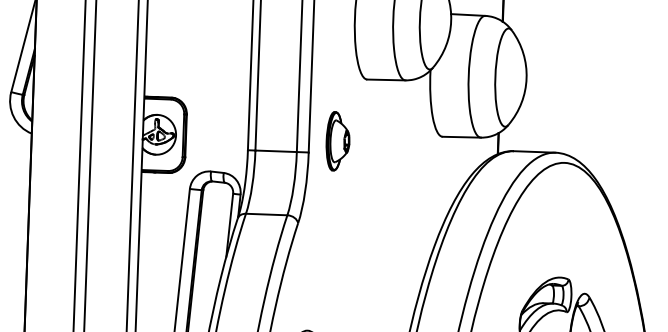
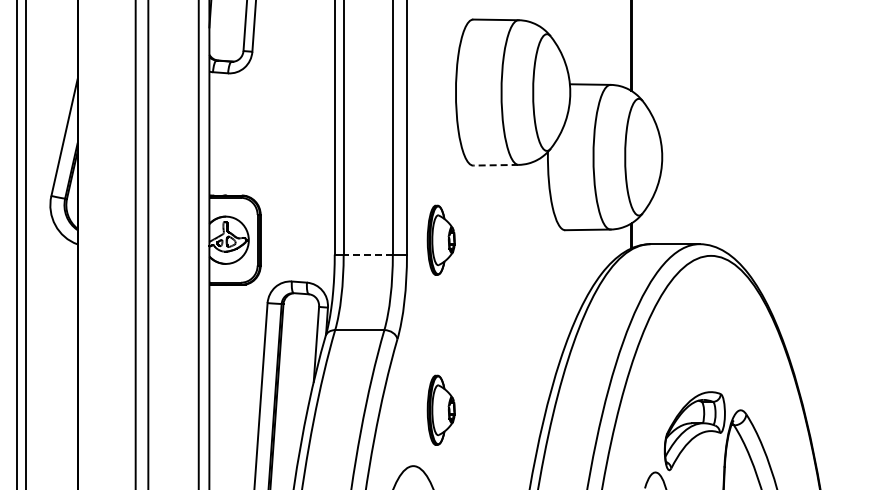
line: (385, 80) -> (495, 165), solid -> dashed
line: (276, 151) -> (368, 254), solid -> dashed
part: (332, 283) -> (440, 409), added

